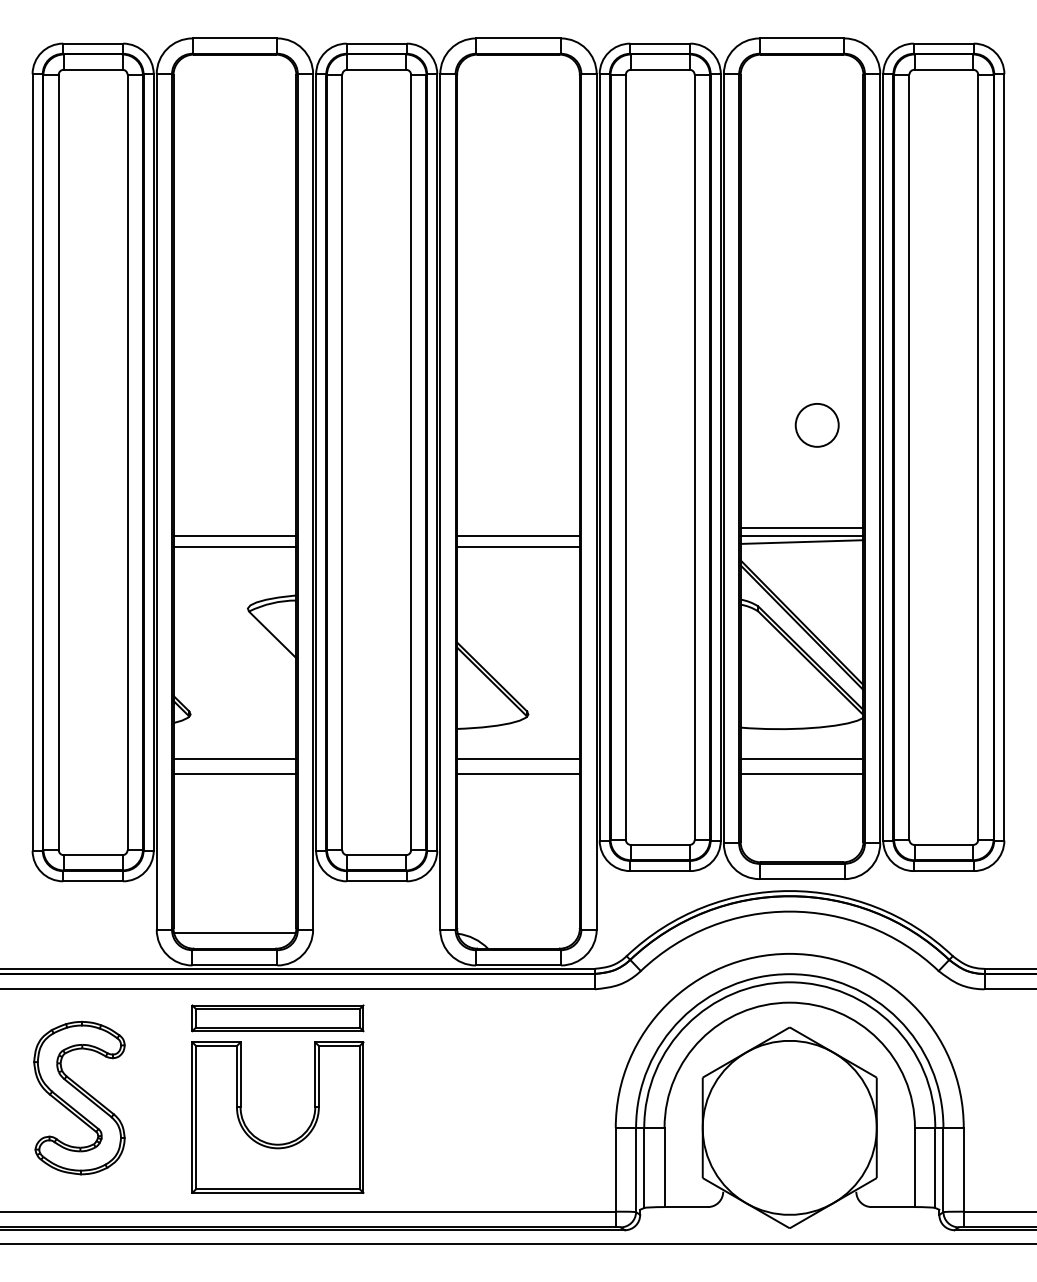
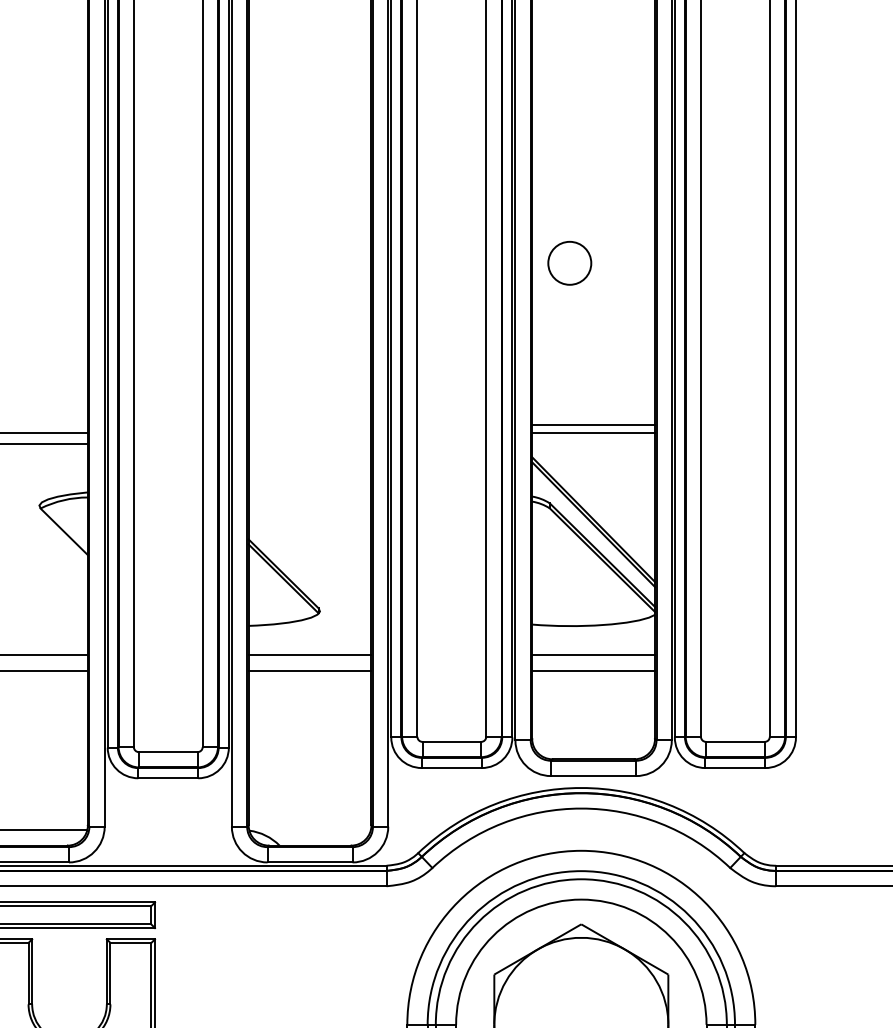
circle: (816, 425) -> (569, 263), moved
line: (518, 536) -> (310, 433), removed
line: (801, 541) -> (593, 438), removed
line: (518, 546) -> (310, 443), removed

